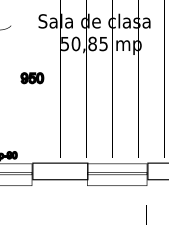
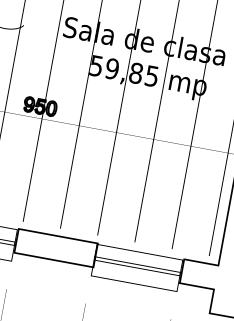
text: (75, 44) -> (111, 69), 50,85 -> 59,85

